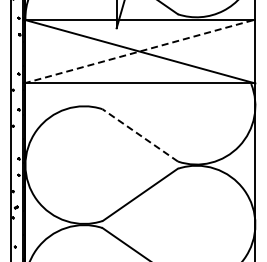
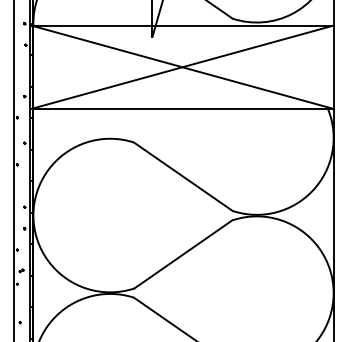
line: (140, 51) -> (183, 67), dashed -> solid
line: (140, 135) -> (183, 176), dashed -> solid

